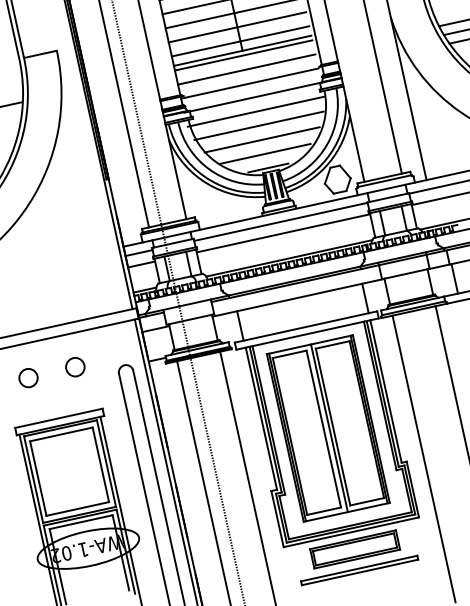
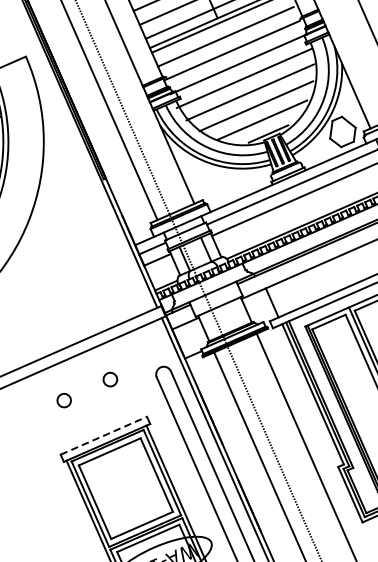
circle: (75, 367) -> (110, 379), size x0.7
circle: (28, 378) -> (64, 400), size x0.7
line: (58, 418) -> (103, 436), solid -> dashed

